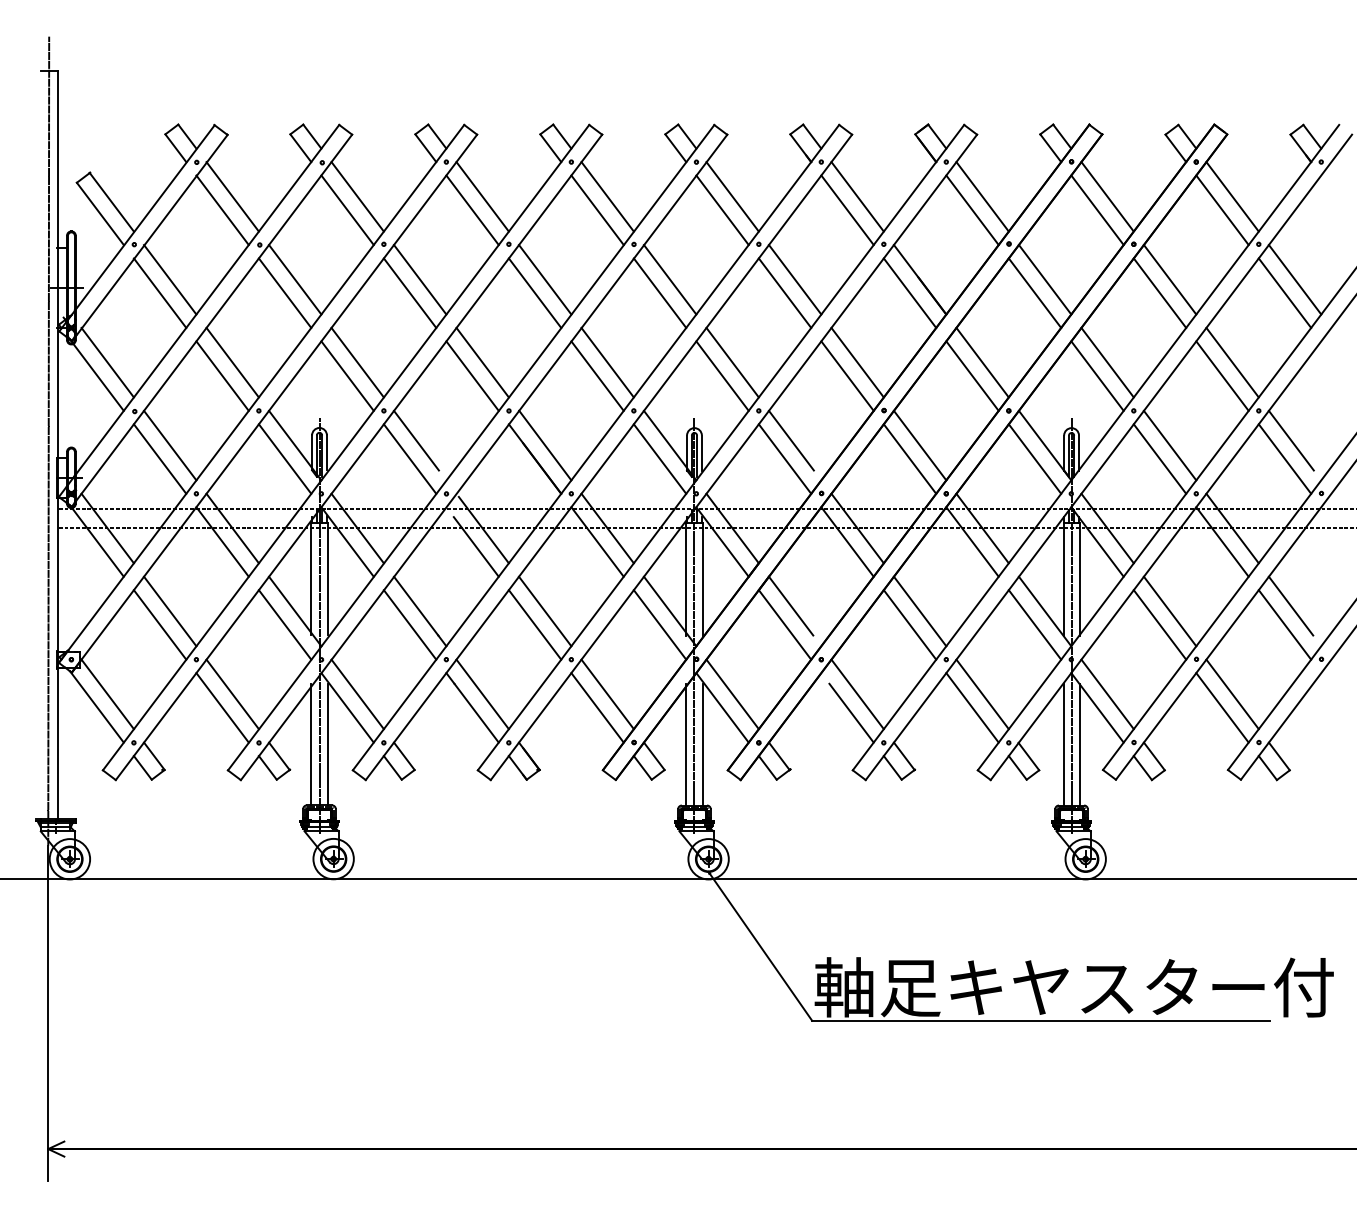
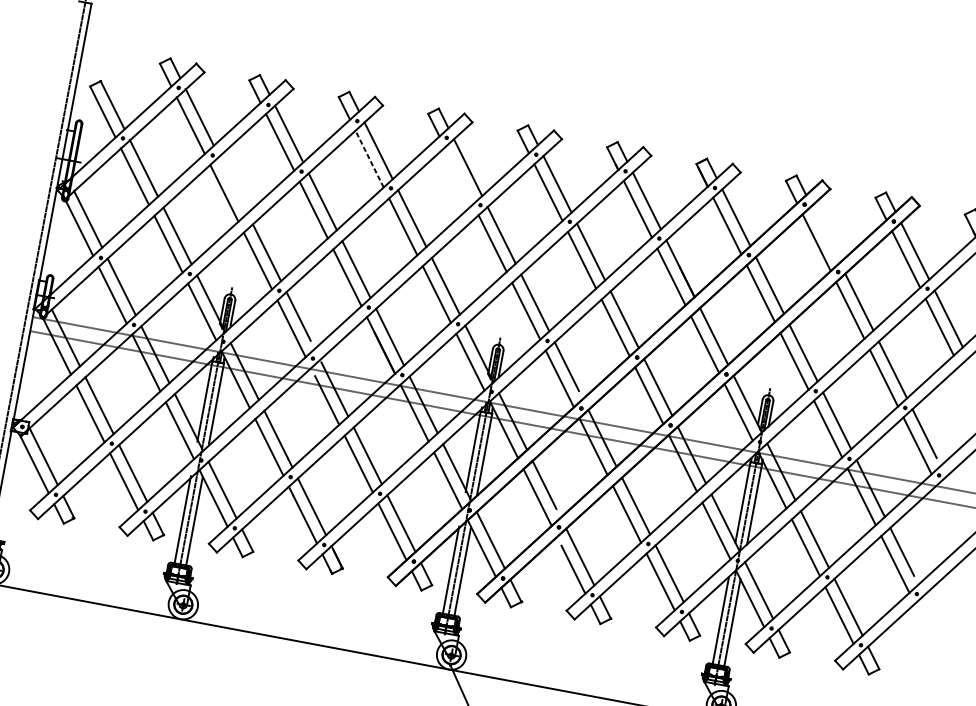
line: (1107, 196) -> (825, 234), removed
line: (472, 210) -> (369, 159), solid -> dashed
line: (597, 210) -> (458, 176), removed
line: (295, 279) -> (233, 184), removed

